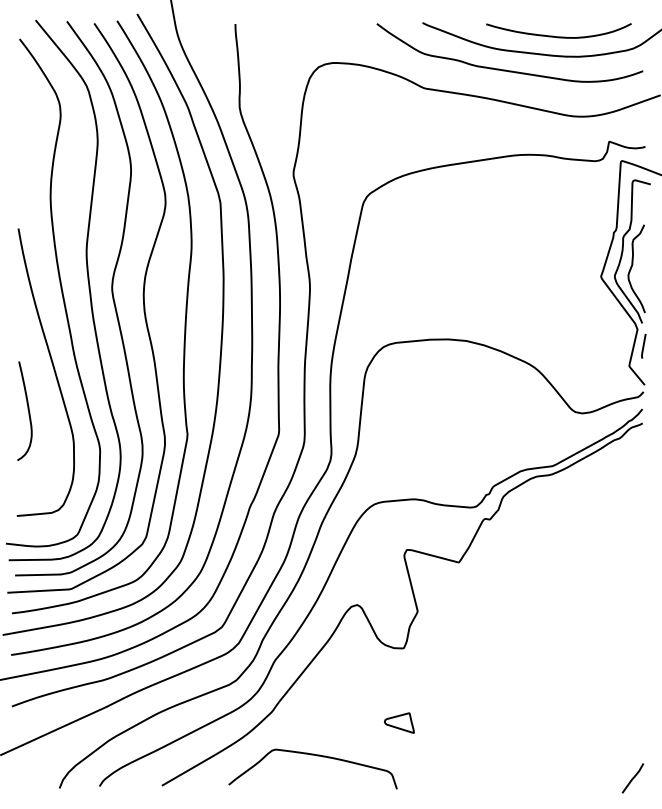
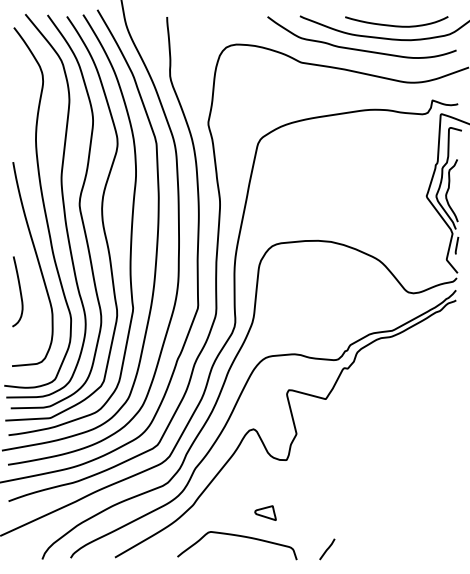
part: (399, 722) -> (265, 512), moved
curve: (319, 757) -> (241, 537), moved
line: (633, 778) -> (327, 549), moved

